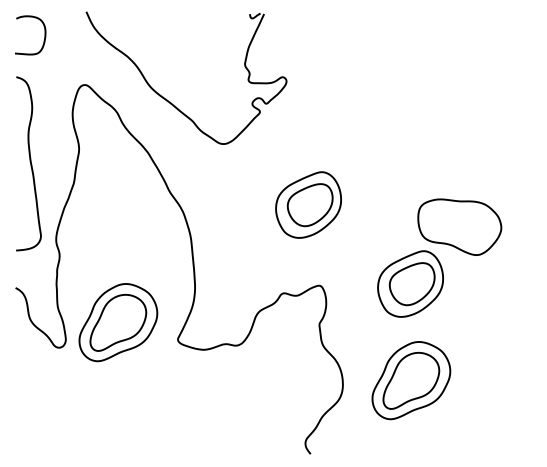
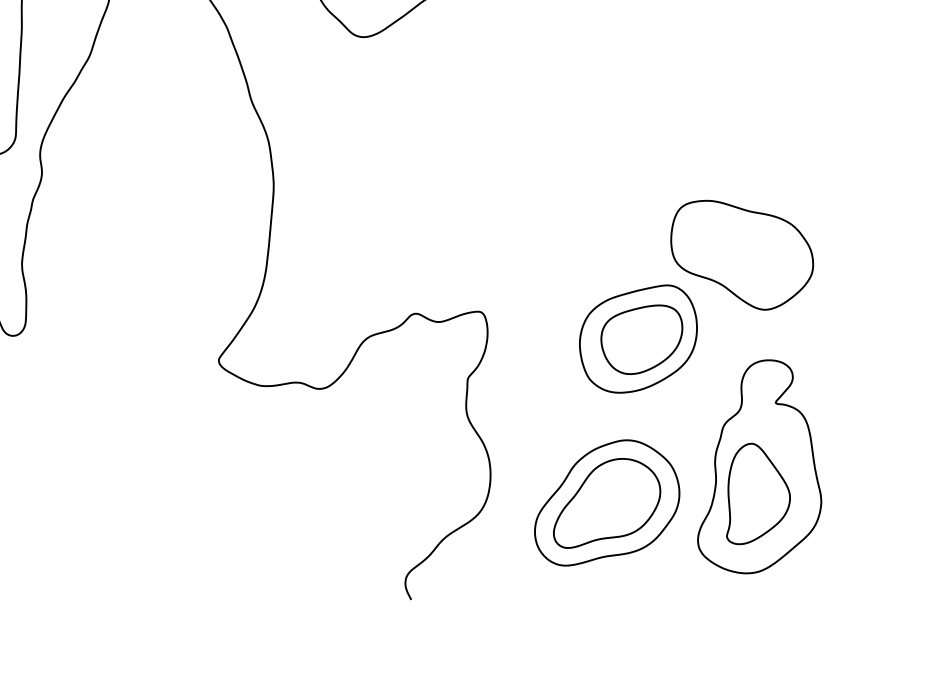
part: (308, 204) -> (487, 168), removed
part: (118, 322) -> (121, 311), removed
part: (497, 343) -> (769, 468), added

